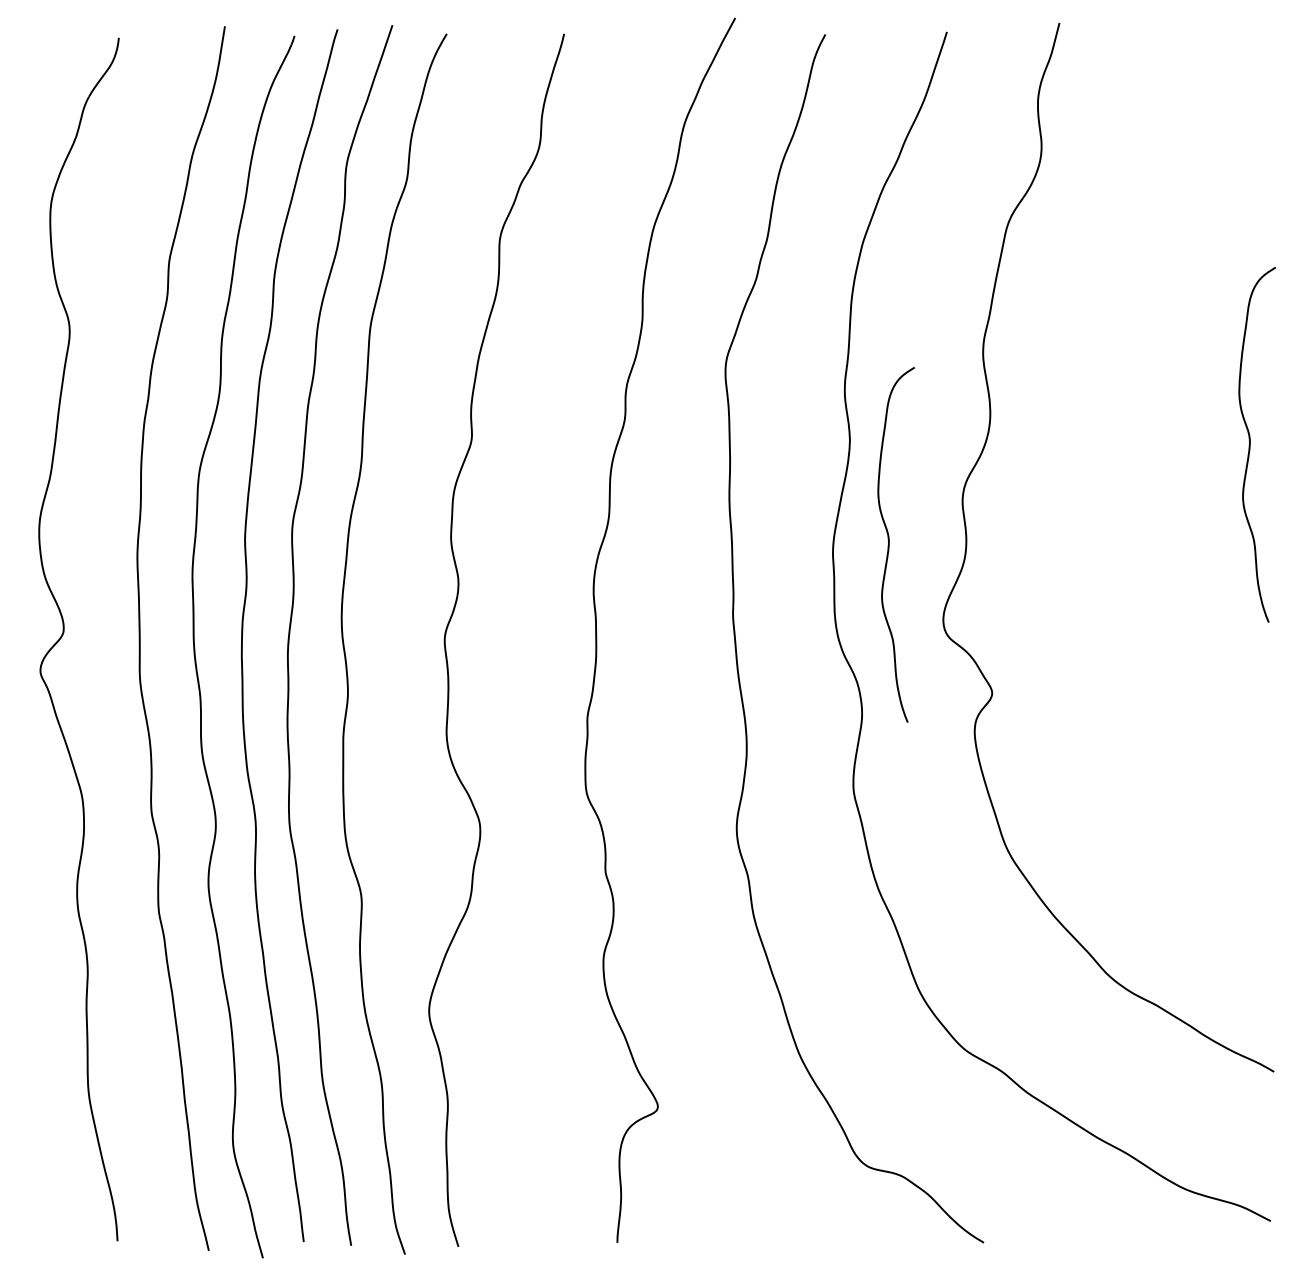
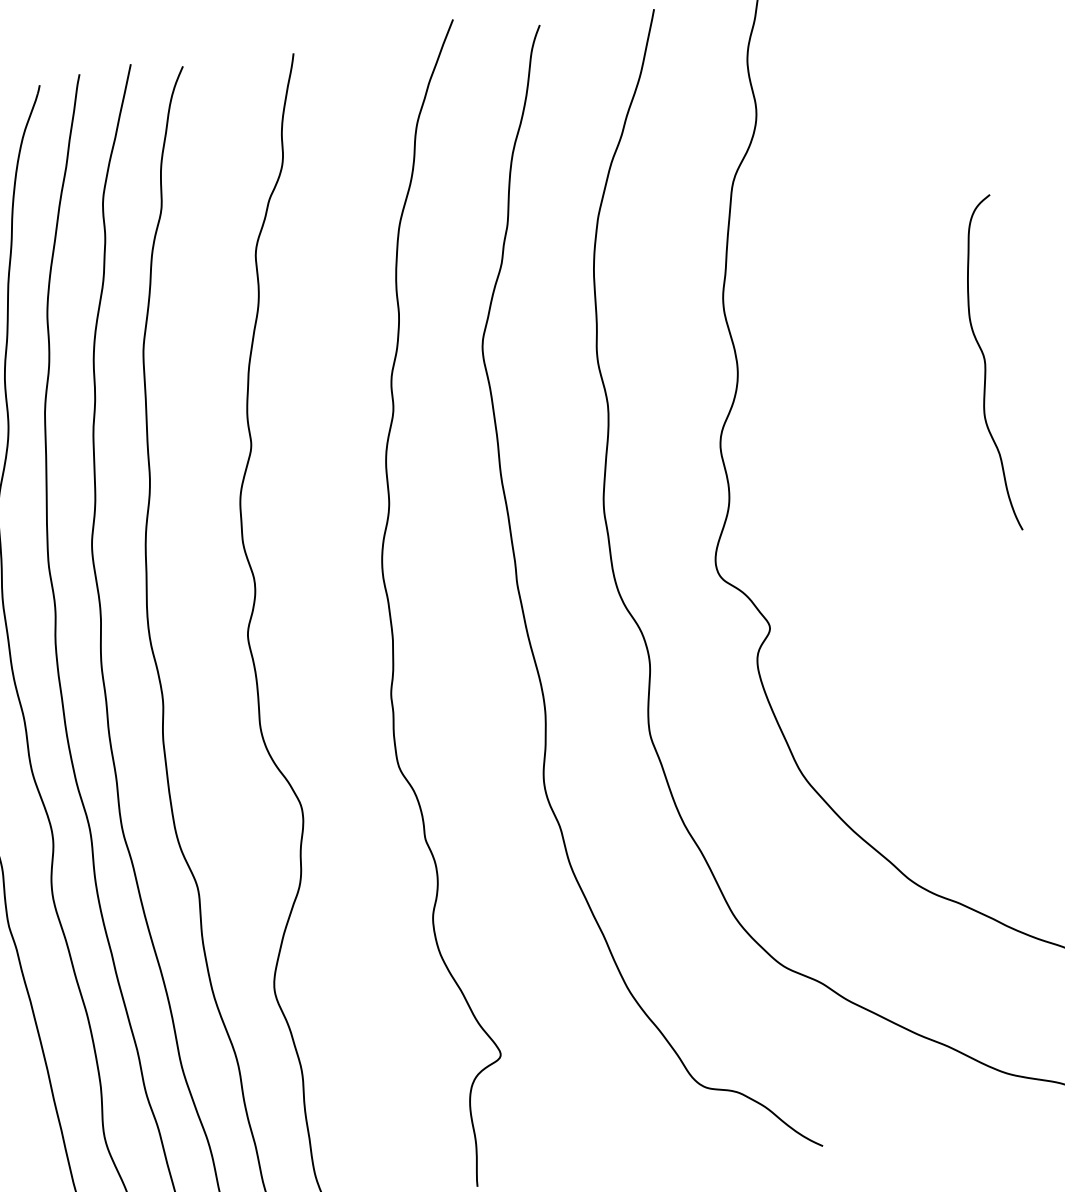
curve: (889, 544) -> (656, 498), removed

